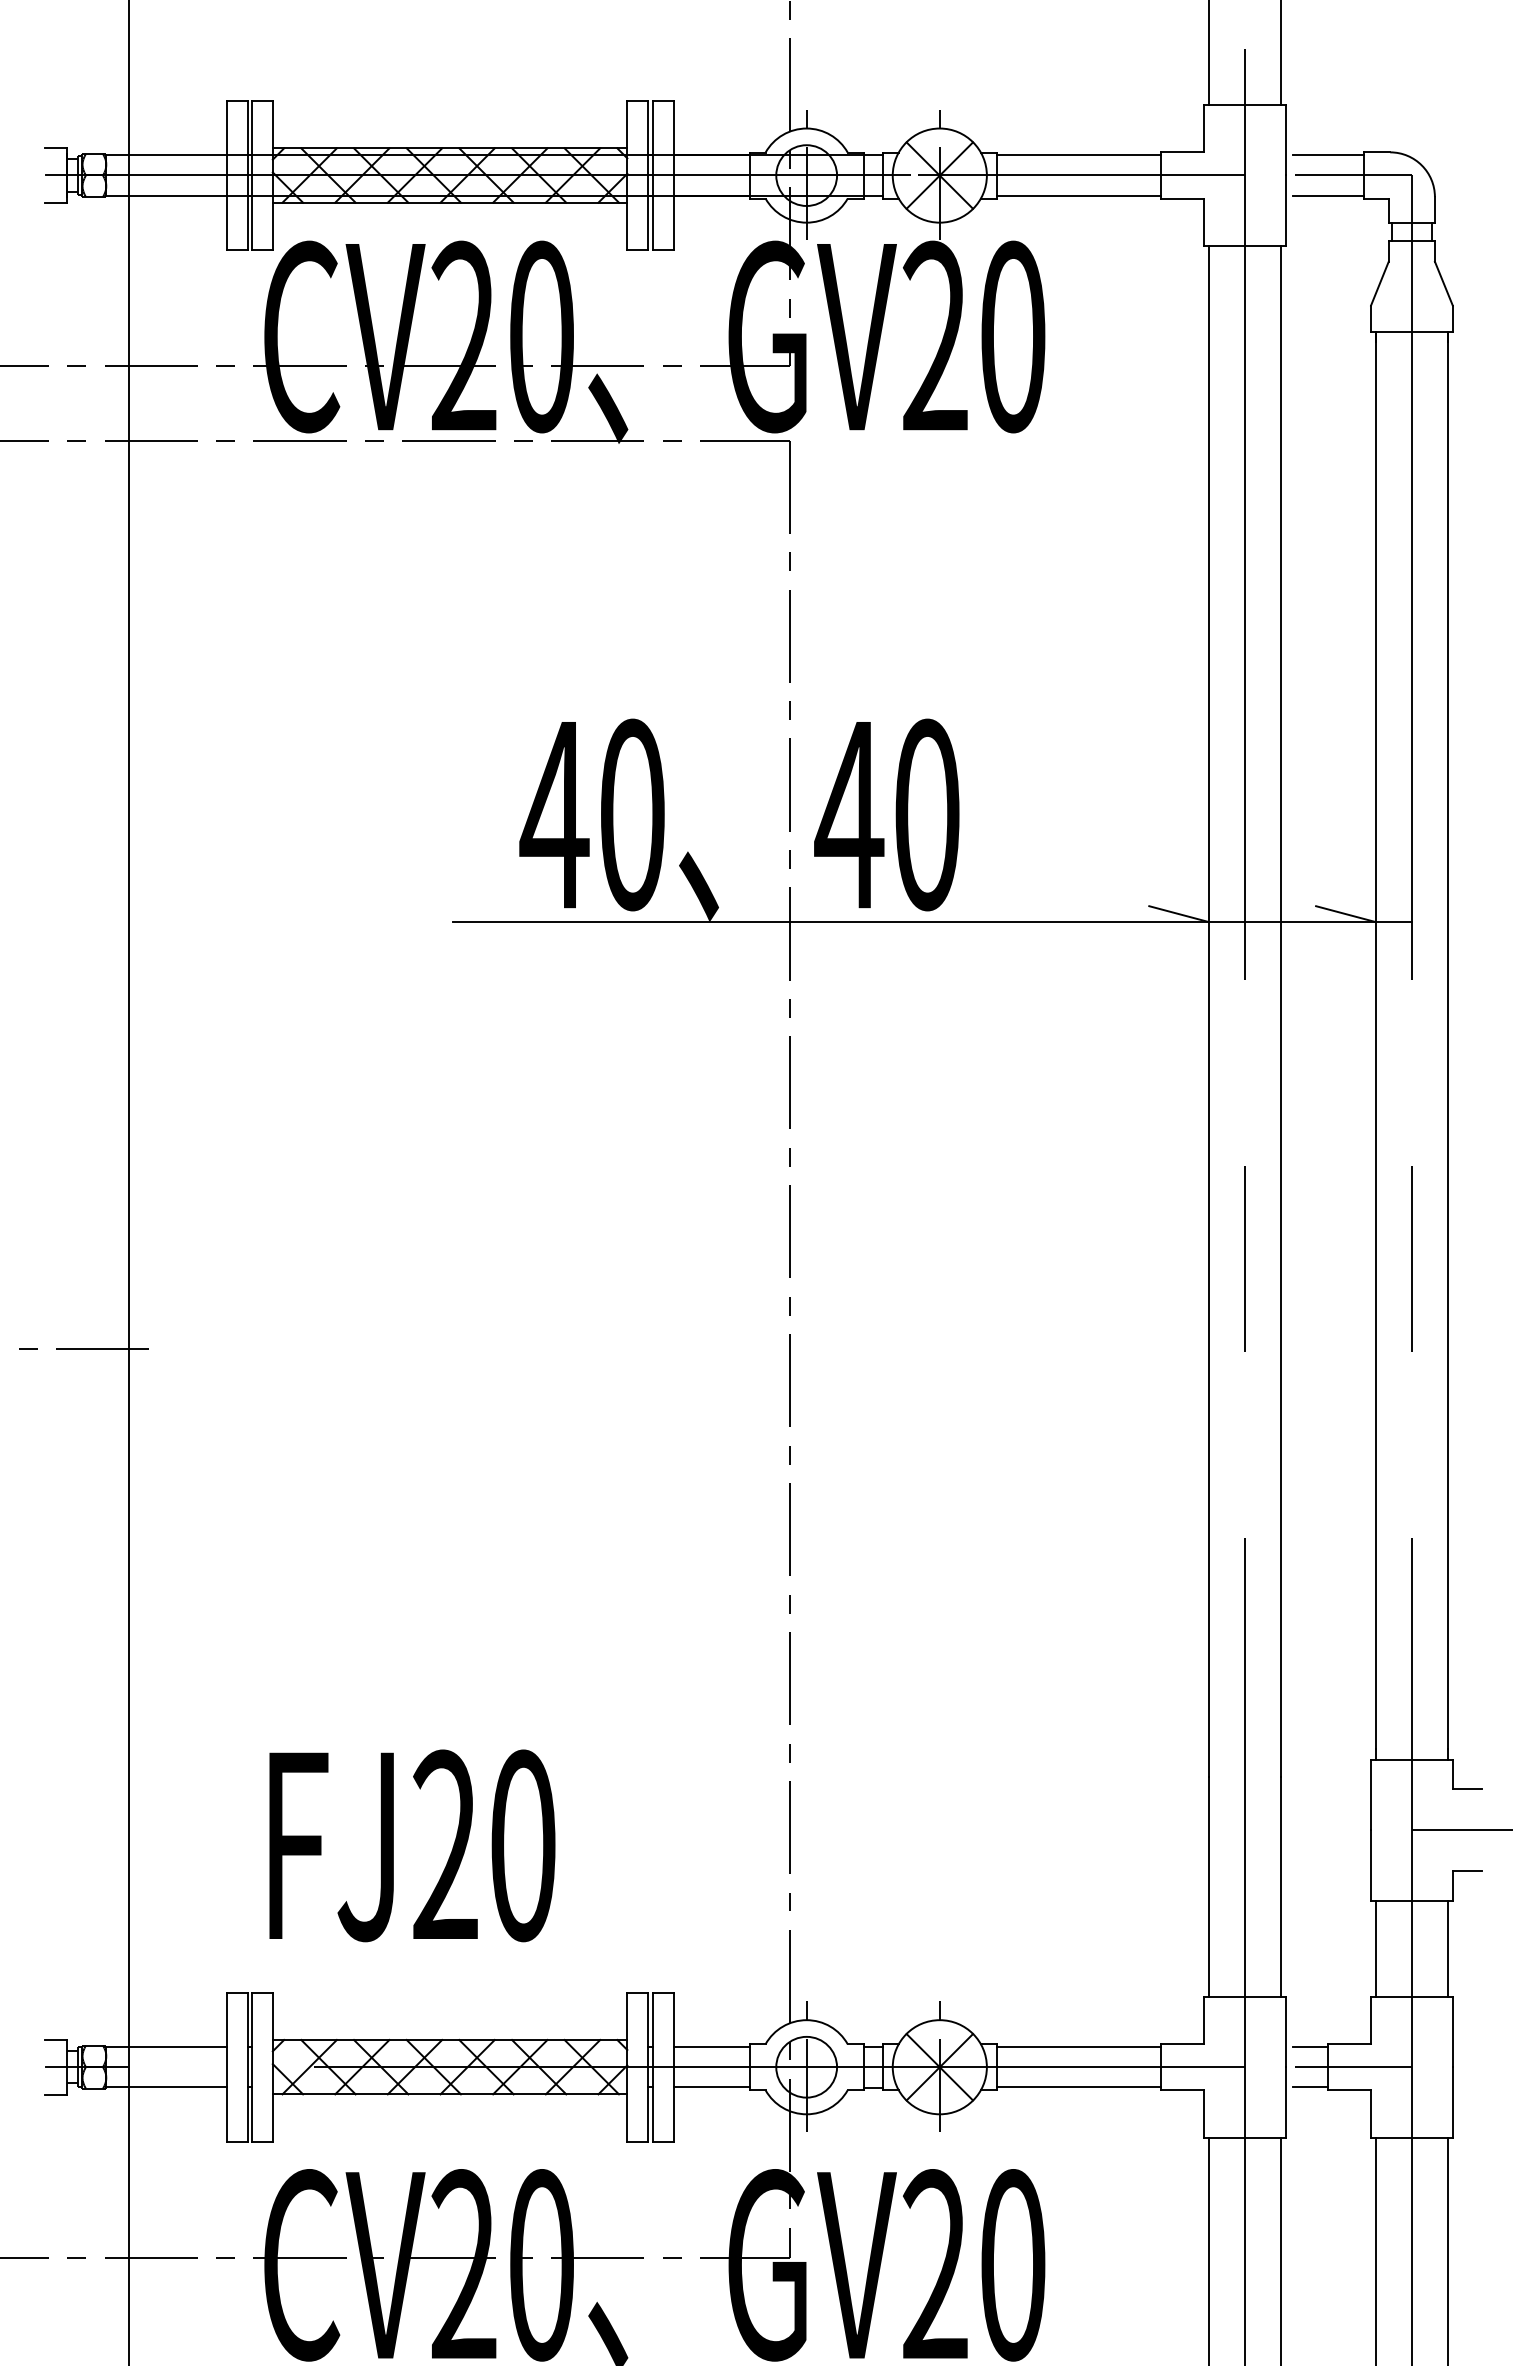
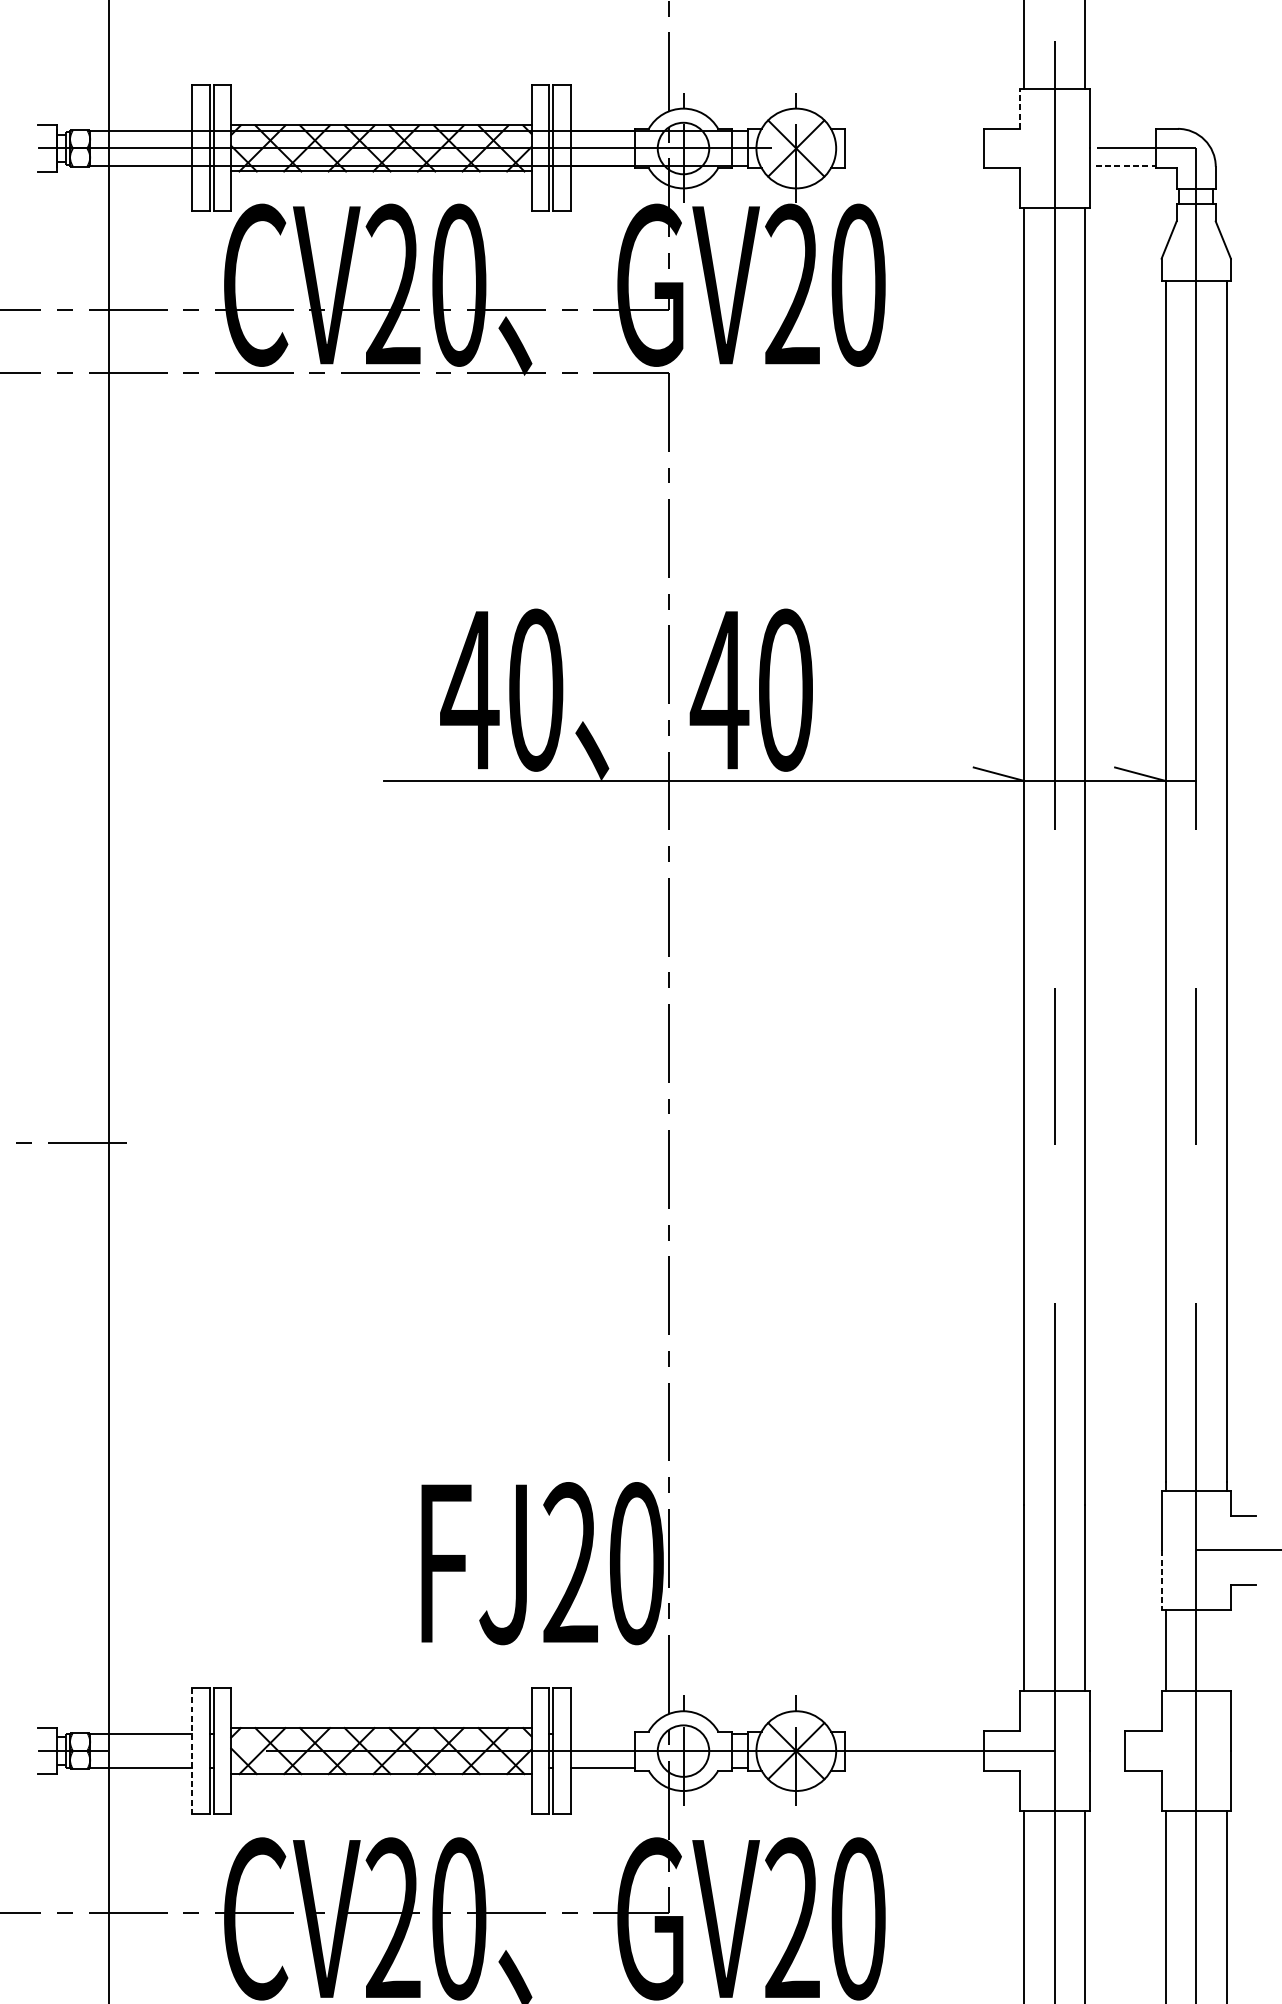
line: (1204, 128) -> (1020, 108), solid -> dashed
line: (1078, 155) -> (913, 131), removed
line: (1328, 155) -> (1125, 131), removed
line: (1081, 175) -> (916, 148), removed
line: (1078, 195) -> (913, 165), removed
line: (1329, 195) -> (1126, 165), solid -> dashed
text: (412, 1845) -> (542, 1563), moved
line: (1371, 1866) -> (1162, 1581), solid -> dashed
line: (1447, 1948) -> (1226, 1650), removed
line: (711, 2046) -> (602, 1733), removed
line: (1078, 2046) -> (913, 1733), removed
line: (1310, 2046) -> (1110, 1733), removed
line: (226, 2067) -> (191, 1751), solid -> dashed
line: (1352, 2067) -> (1145, 1751), removed
line: (1078, 2087) -> (913, 1768), removed
line: (1310, 2087) -> (1110, 1768), removed

